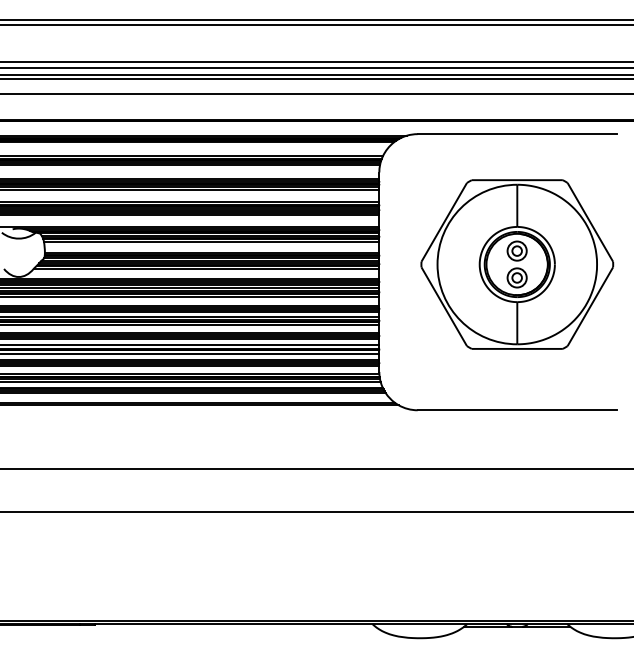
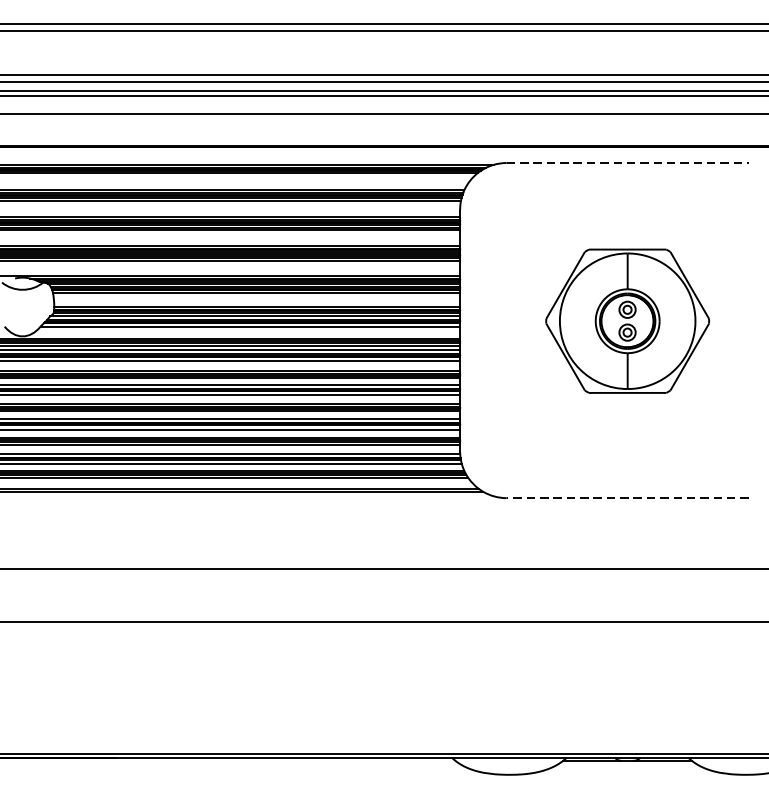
line: (517, 134) -> (627, 163), solid -> dashed
part: (517, 264) -> (627, 321), size x0.7
line: (517, 410) -> (627, 498), solid -> dashed

